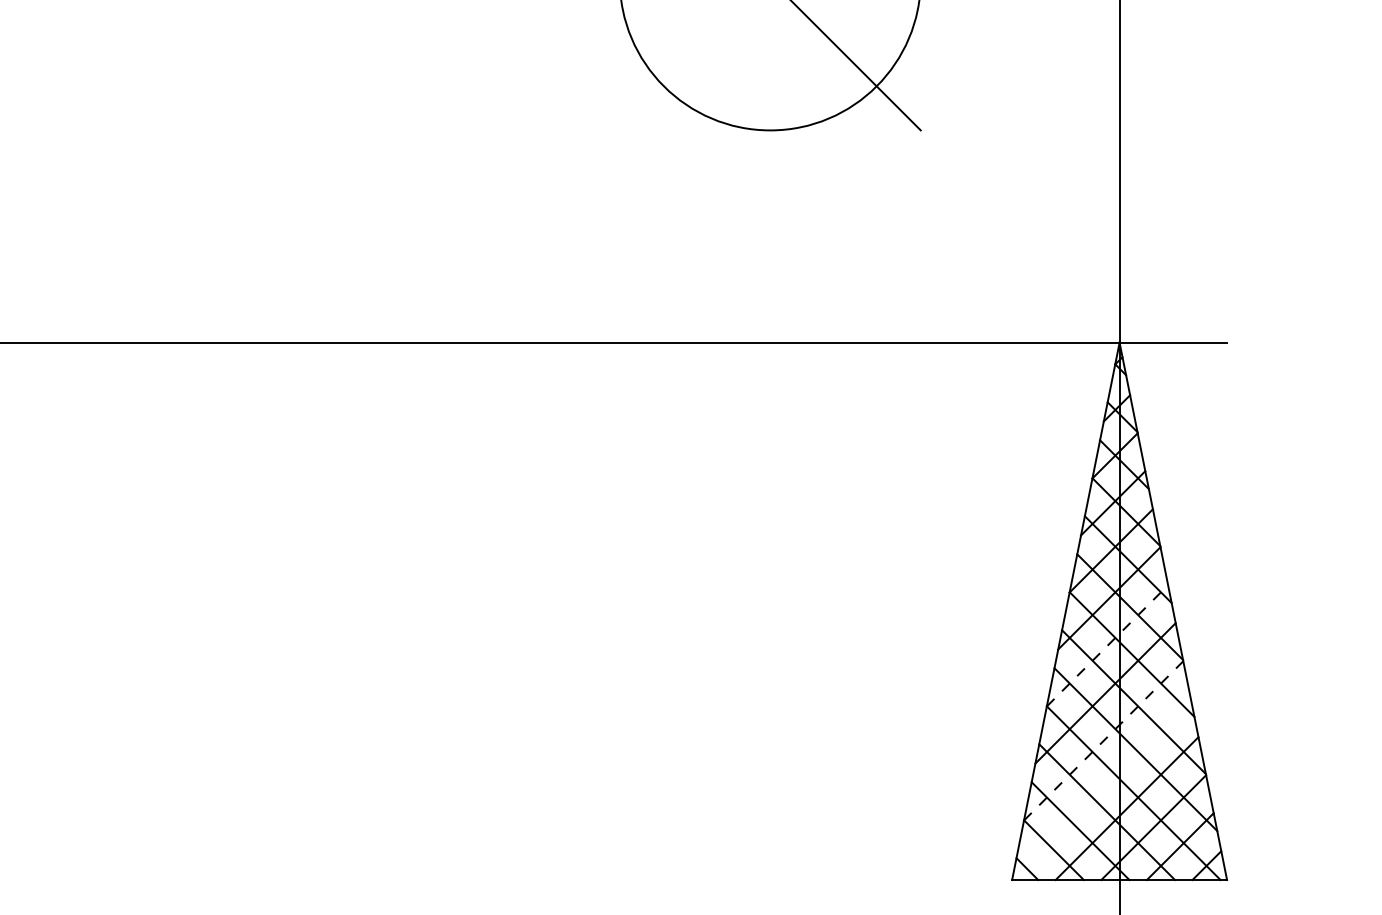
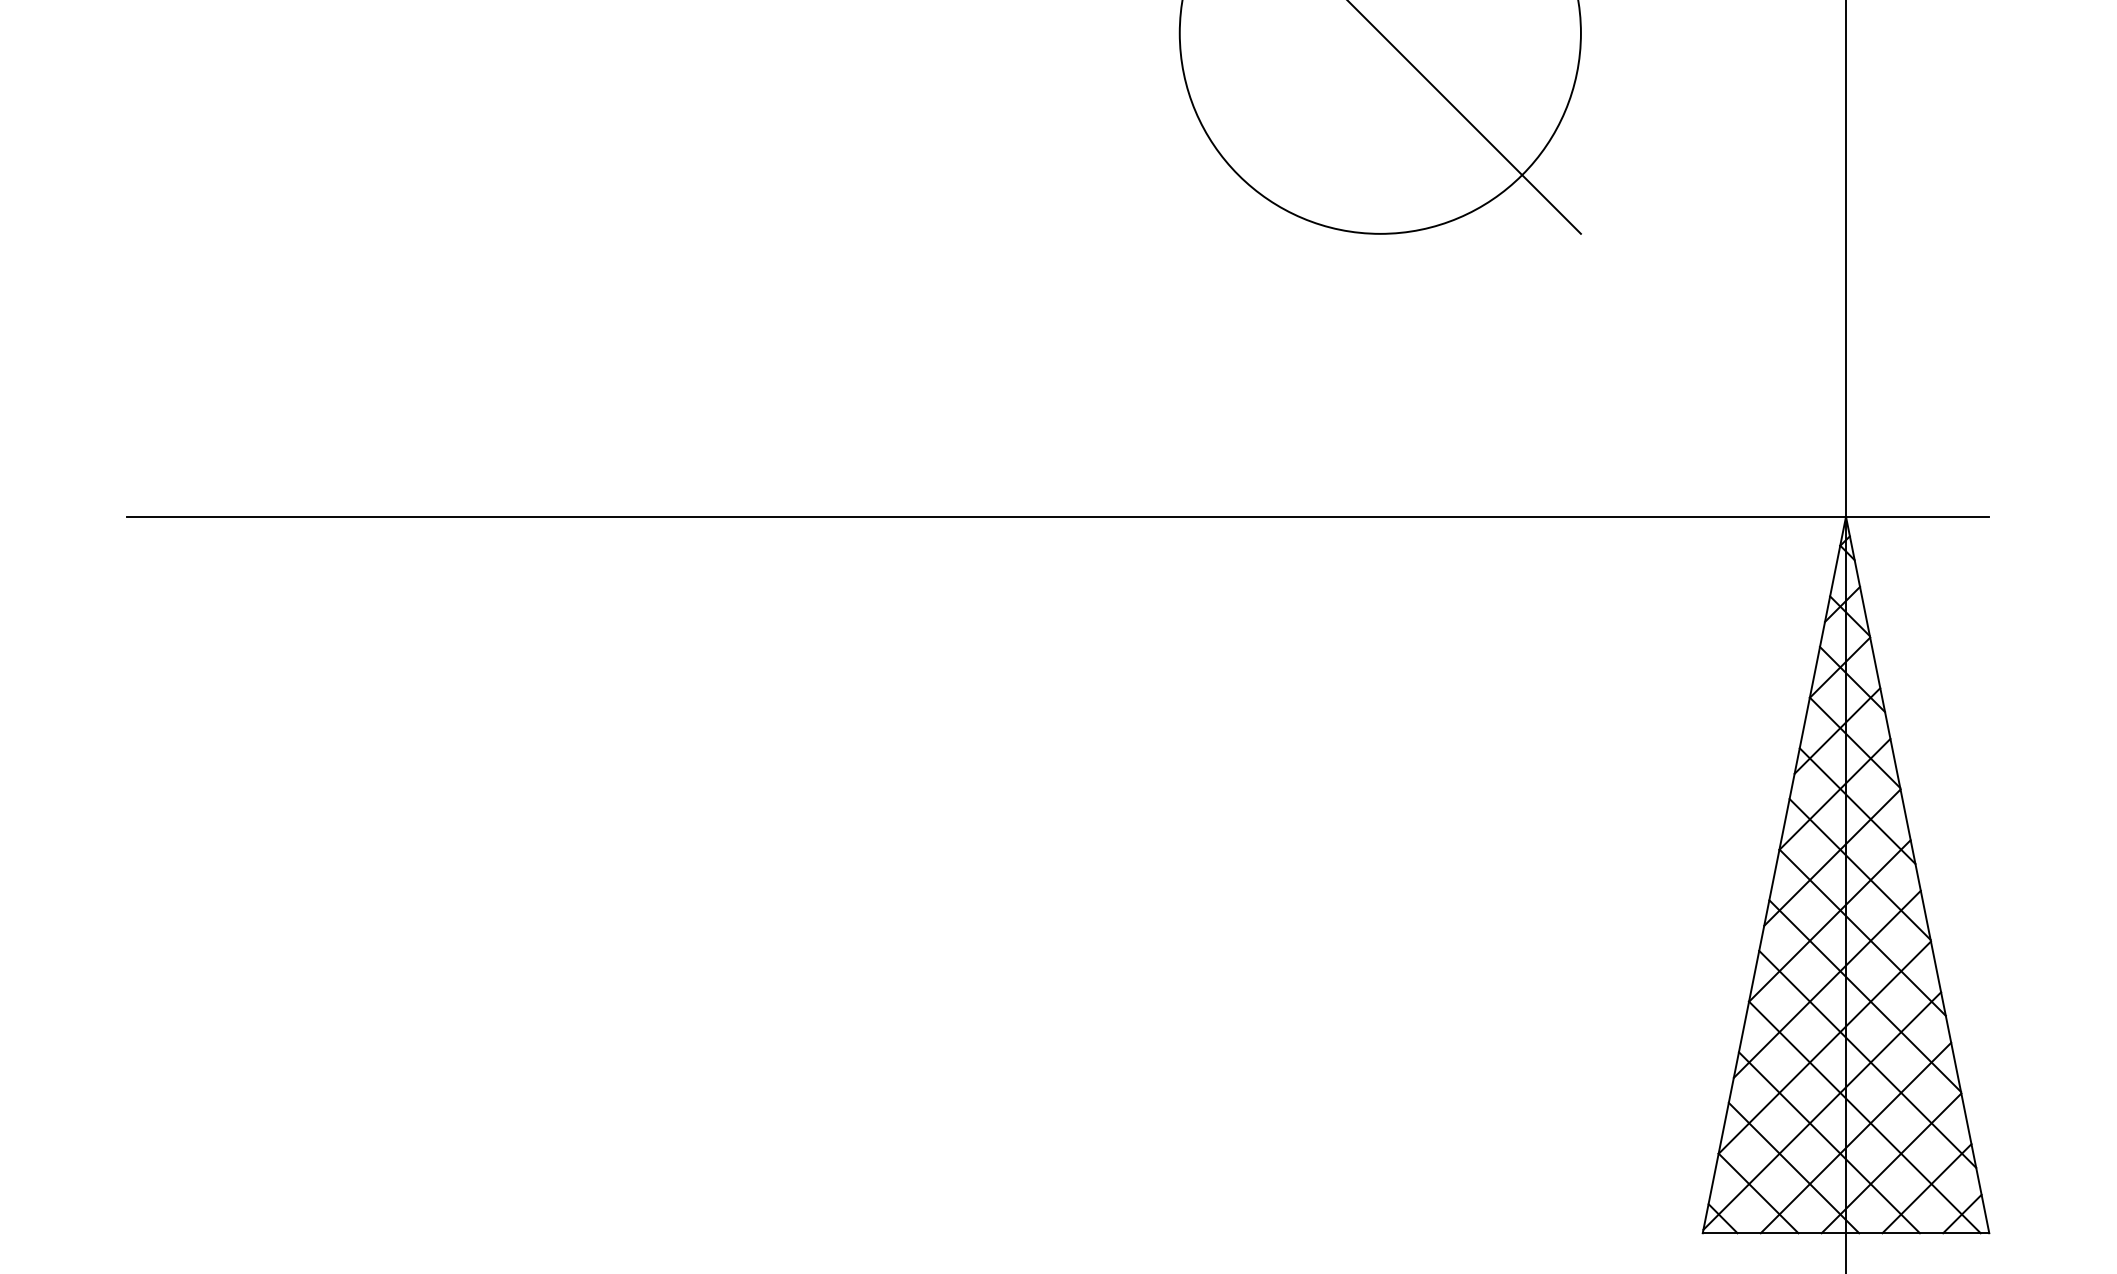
line: (1107, 645) -> (1830, 920), dashed -> solid
line: (1104, 740) -> (1825, 1047), dashed -> solid
line: (1101, 787) -> (1822, 1110), added

